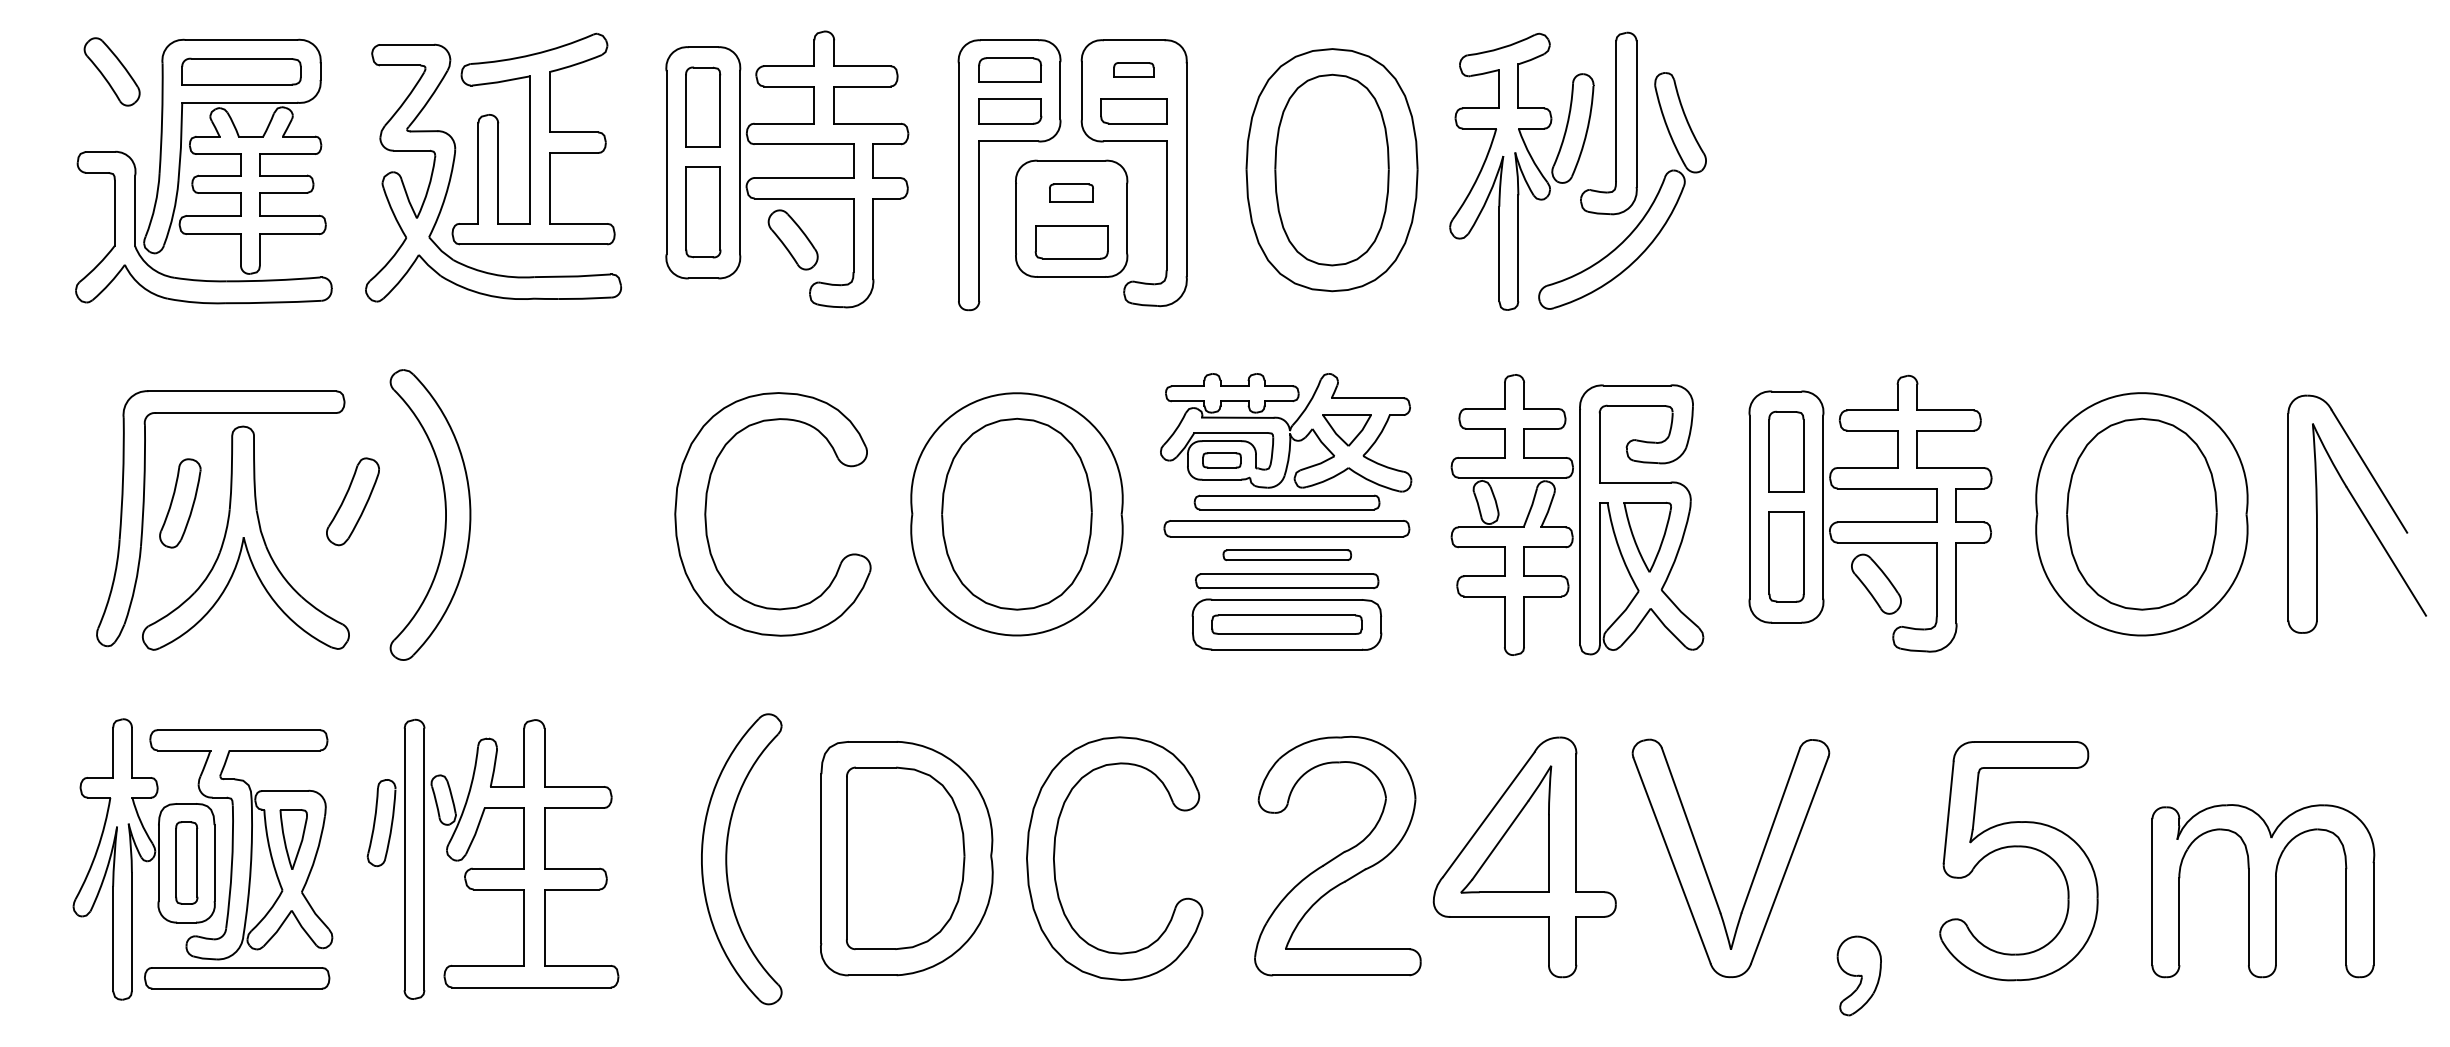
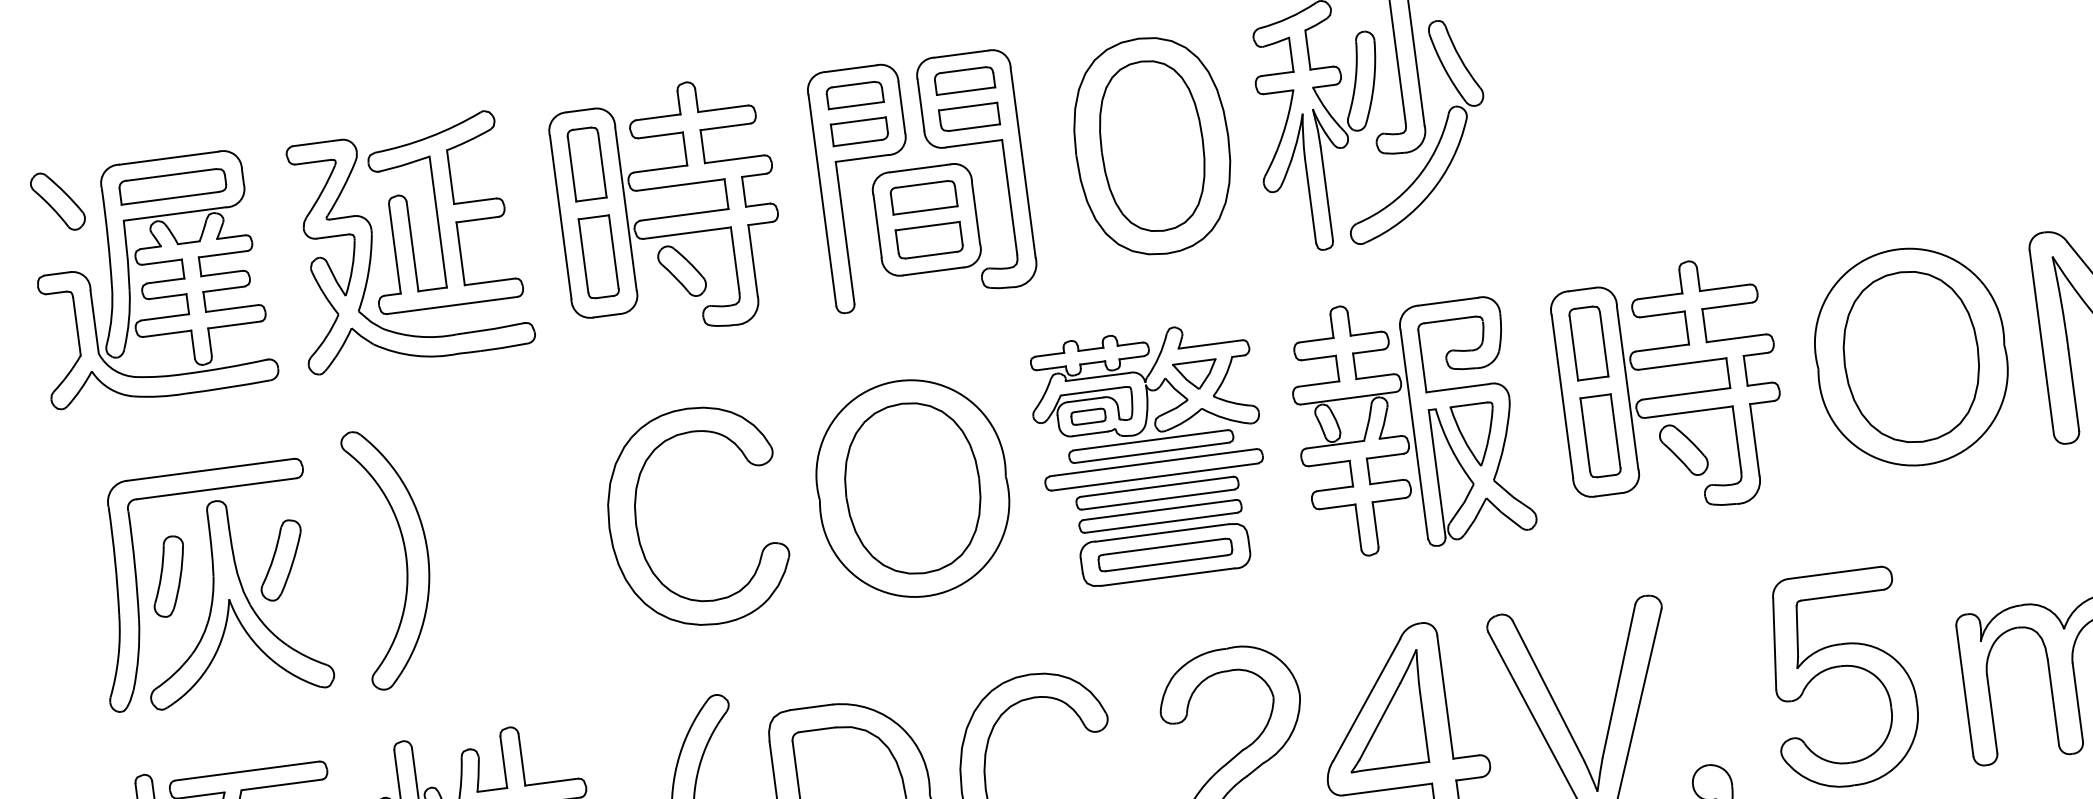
part: (1133, 69) -> (964, 80), size x1.67
part: (1071, 192) -> (923, 196), size x1.67
part: (352, 501) -> (280, 560), moved
part: (1287, 555) -> (1157, 493), size x1.43

